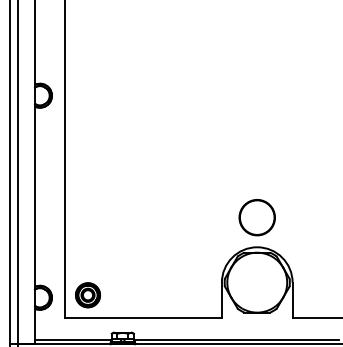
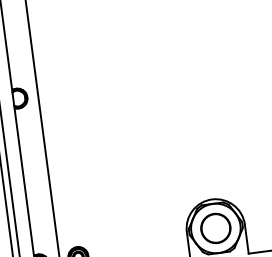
circle: (256, 217) -> (215, 228), moved

